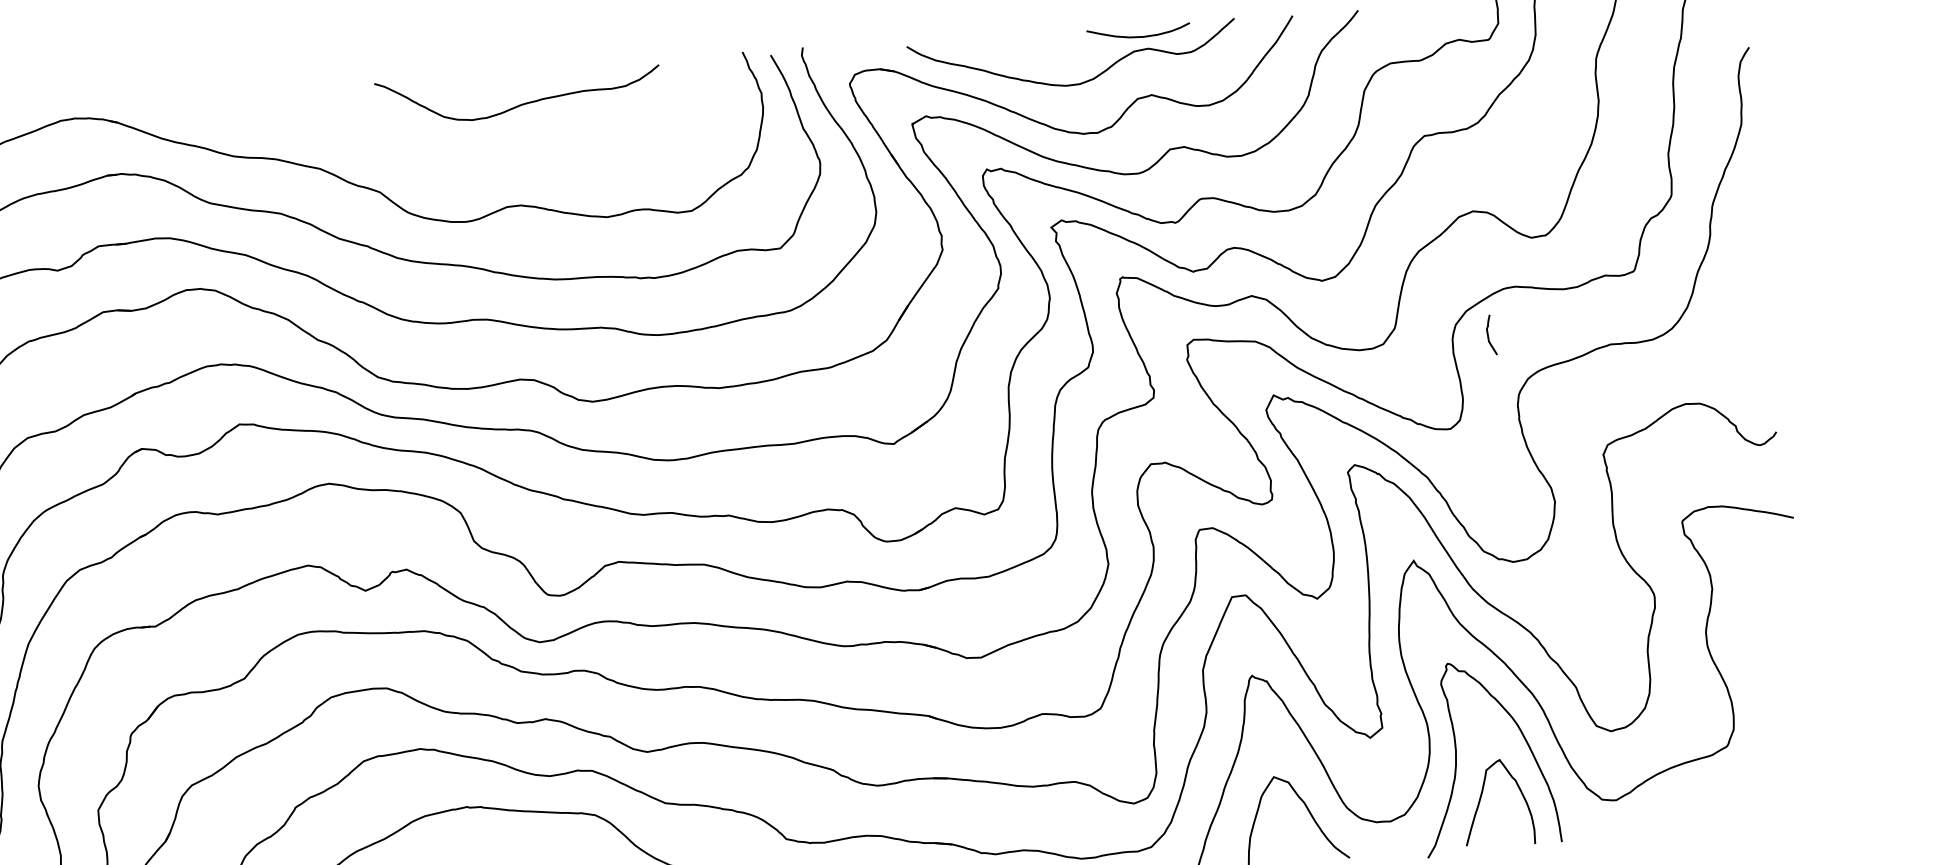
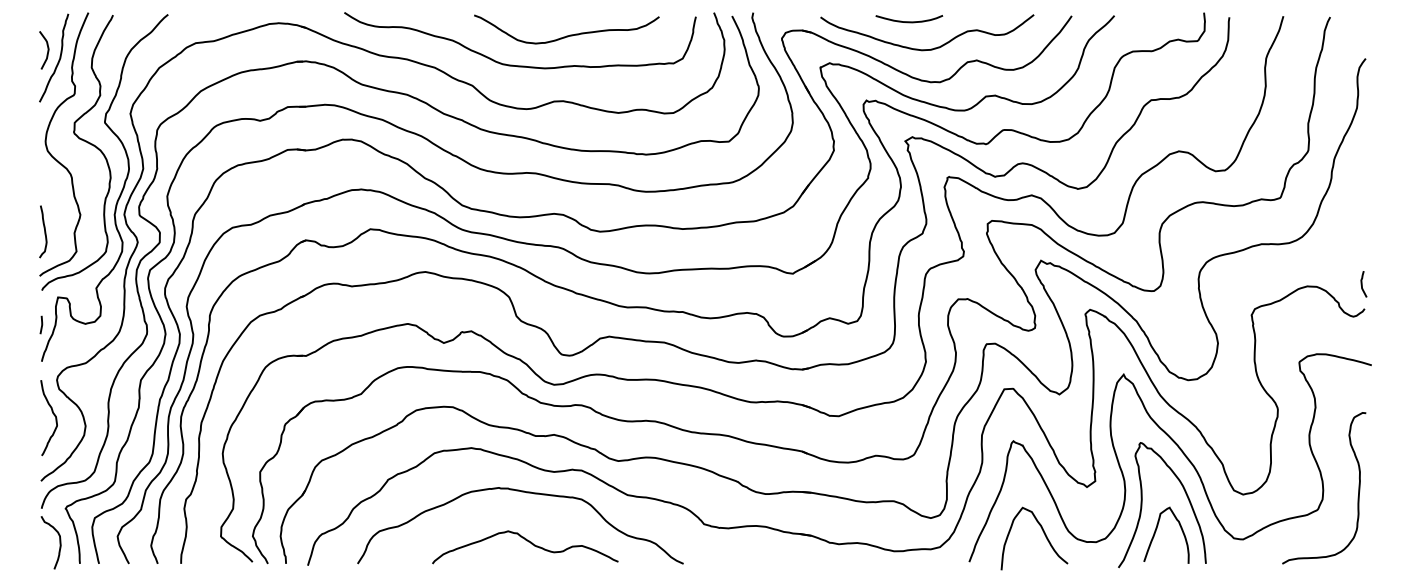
curve: (1139, 35) -> (909, 21), moved
curve: (451, 155) -> (520, 65), added
curve: (1489, 335) -> (1362, 284), moved
curve: (1787, 708) -> (1358, 488), added

